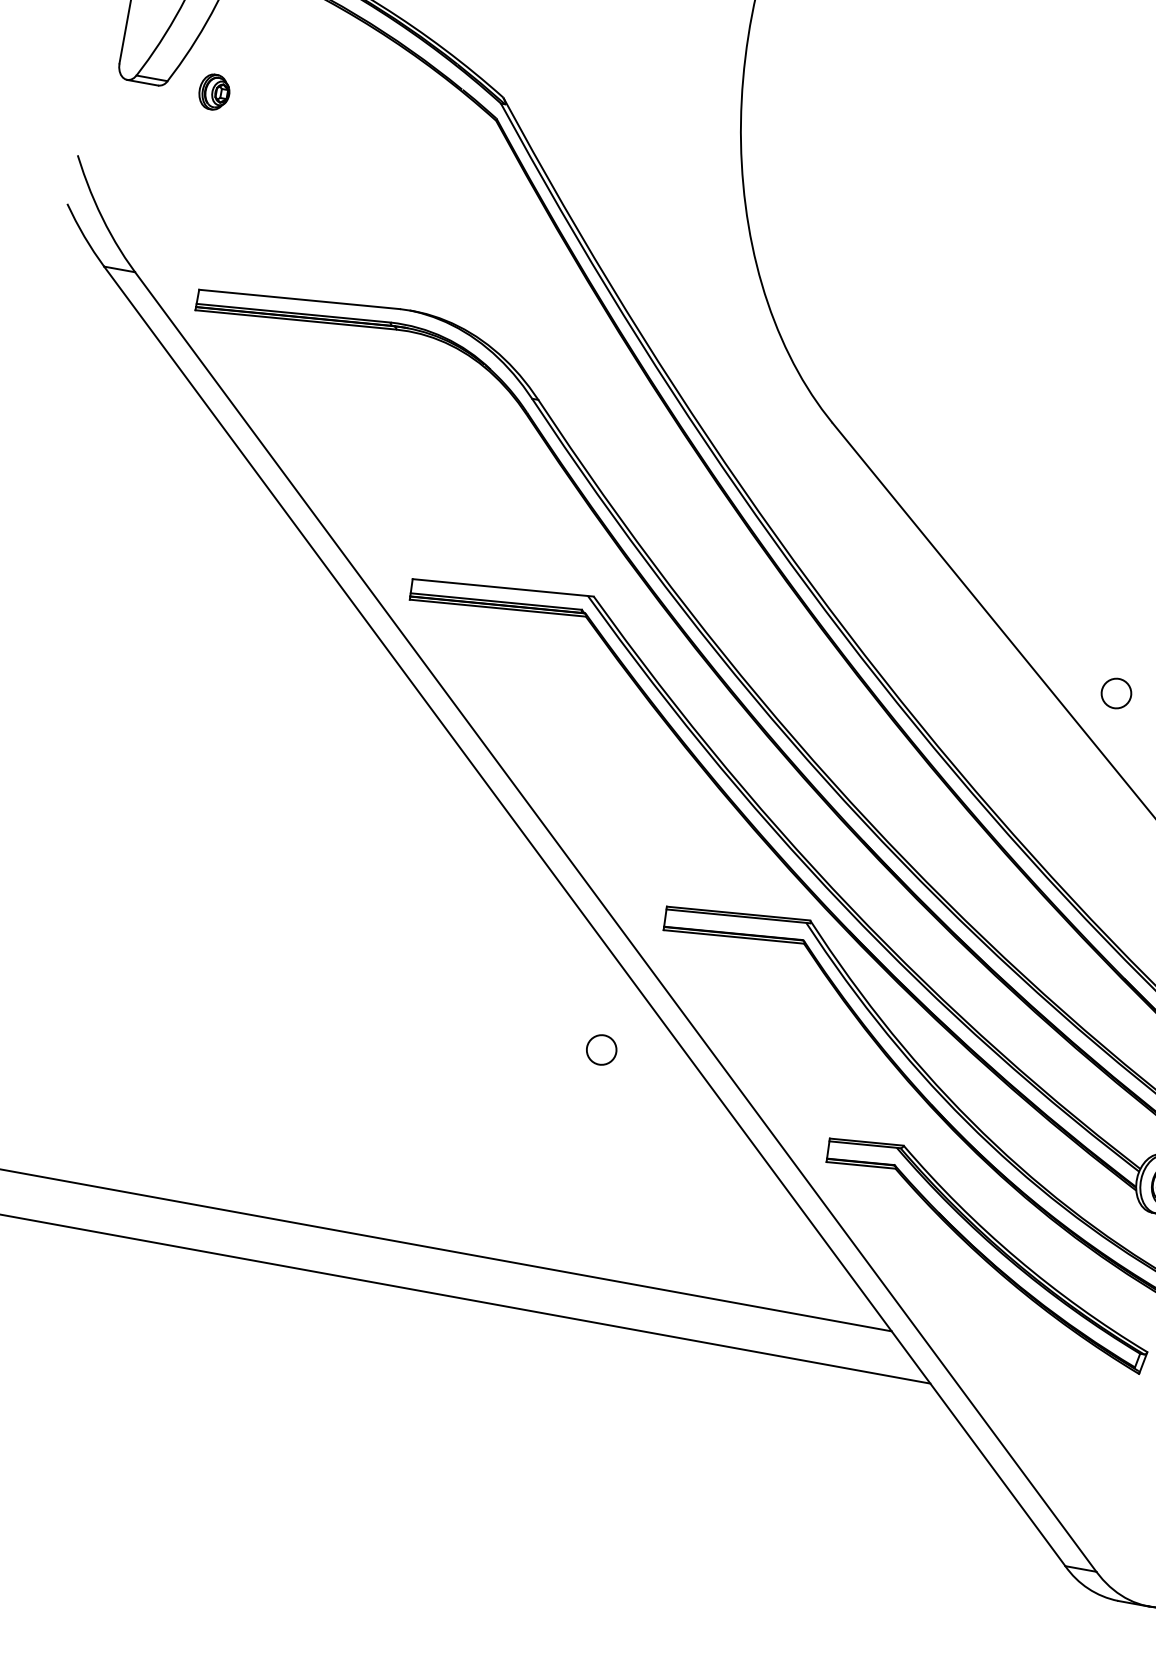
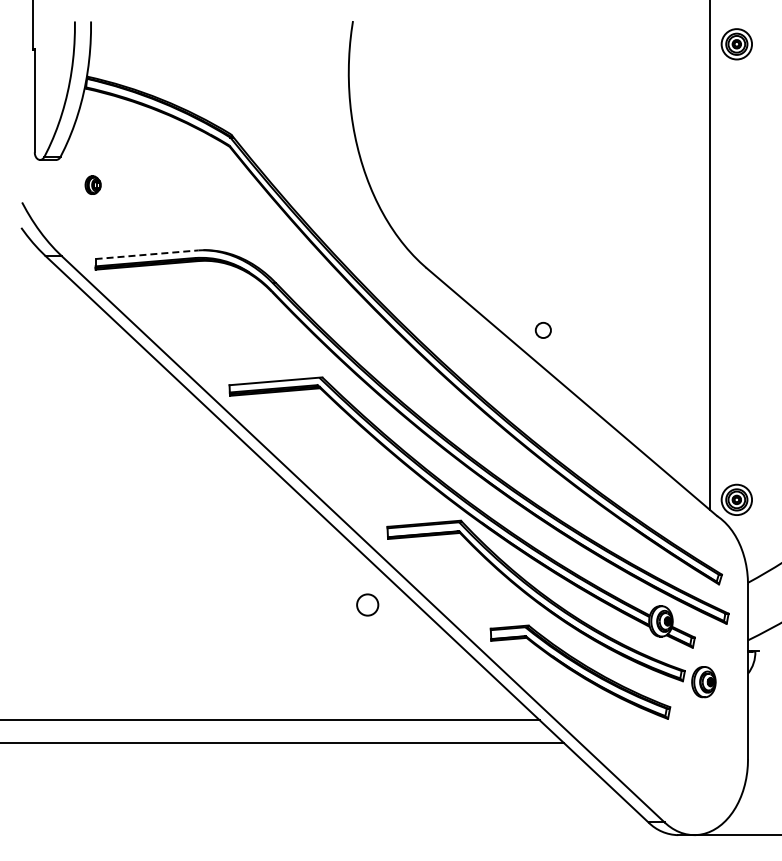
part: (213, 90) -> (92, 184), moved
line: (300, 299) -> (147, 254), solid -> dashed
circle: (1114, 693) -> (542, 330), moved
circle: (601, 1048) -> (367, 604), size x1.4

